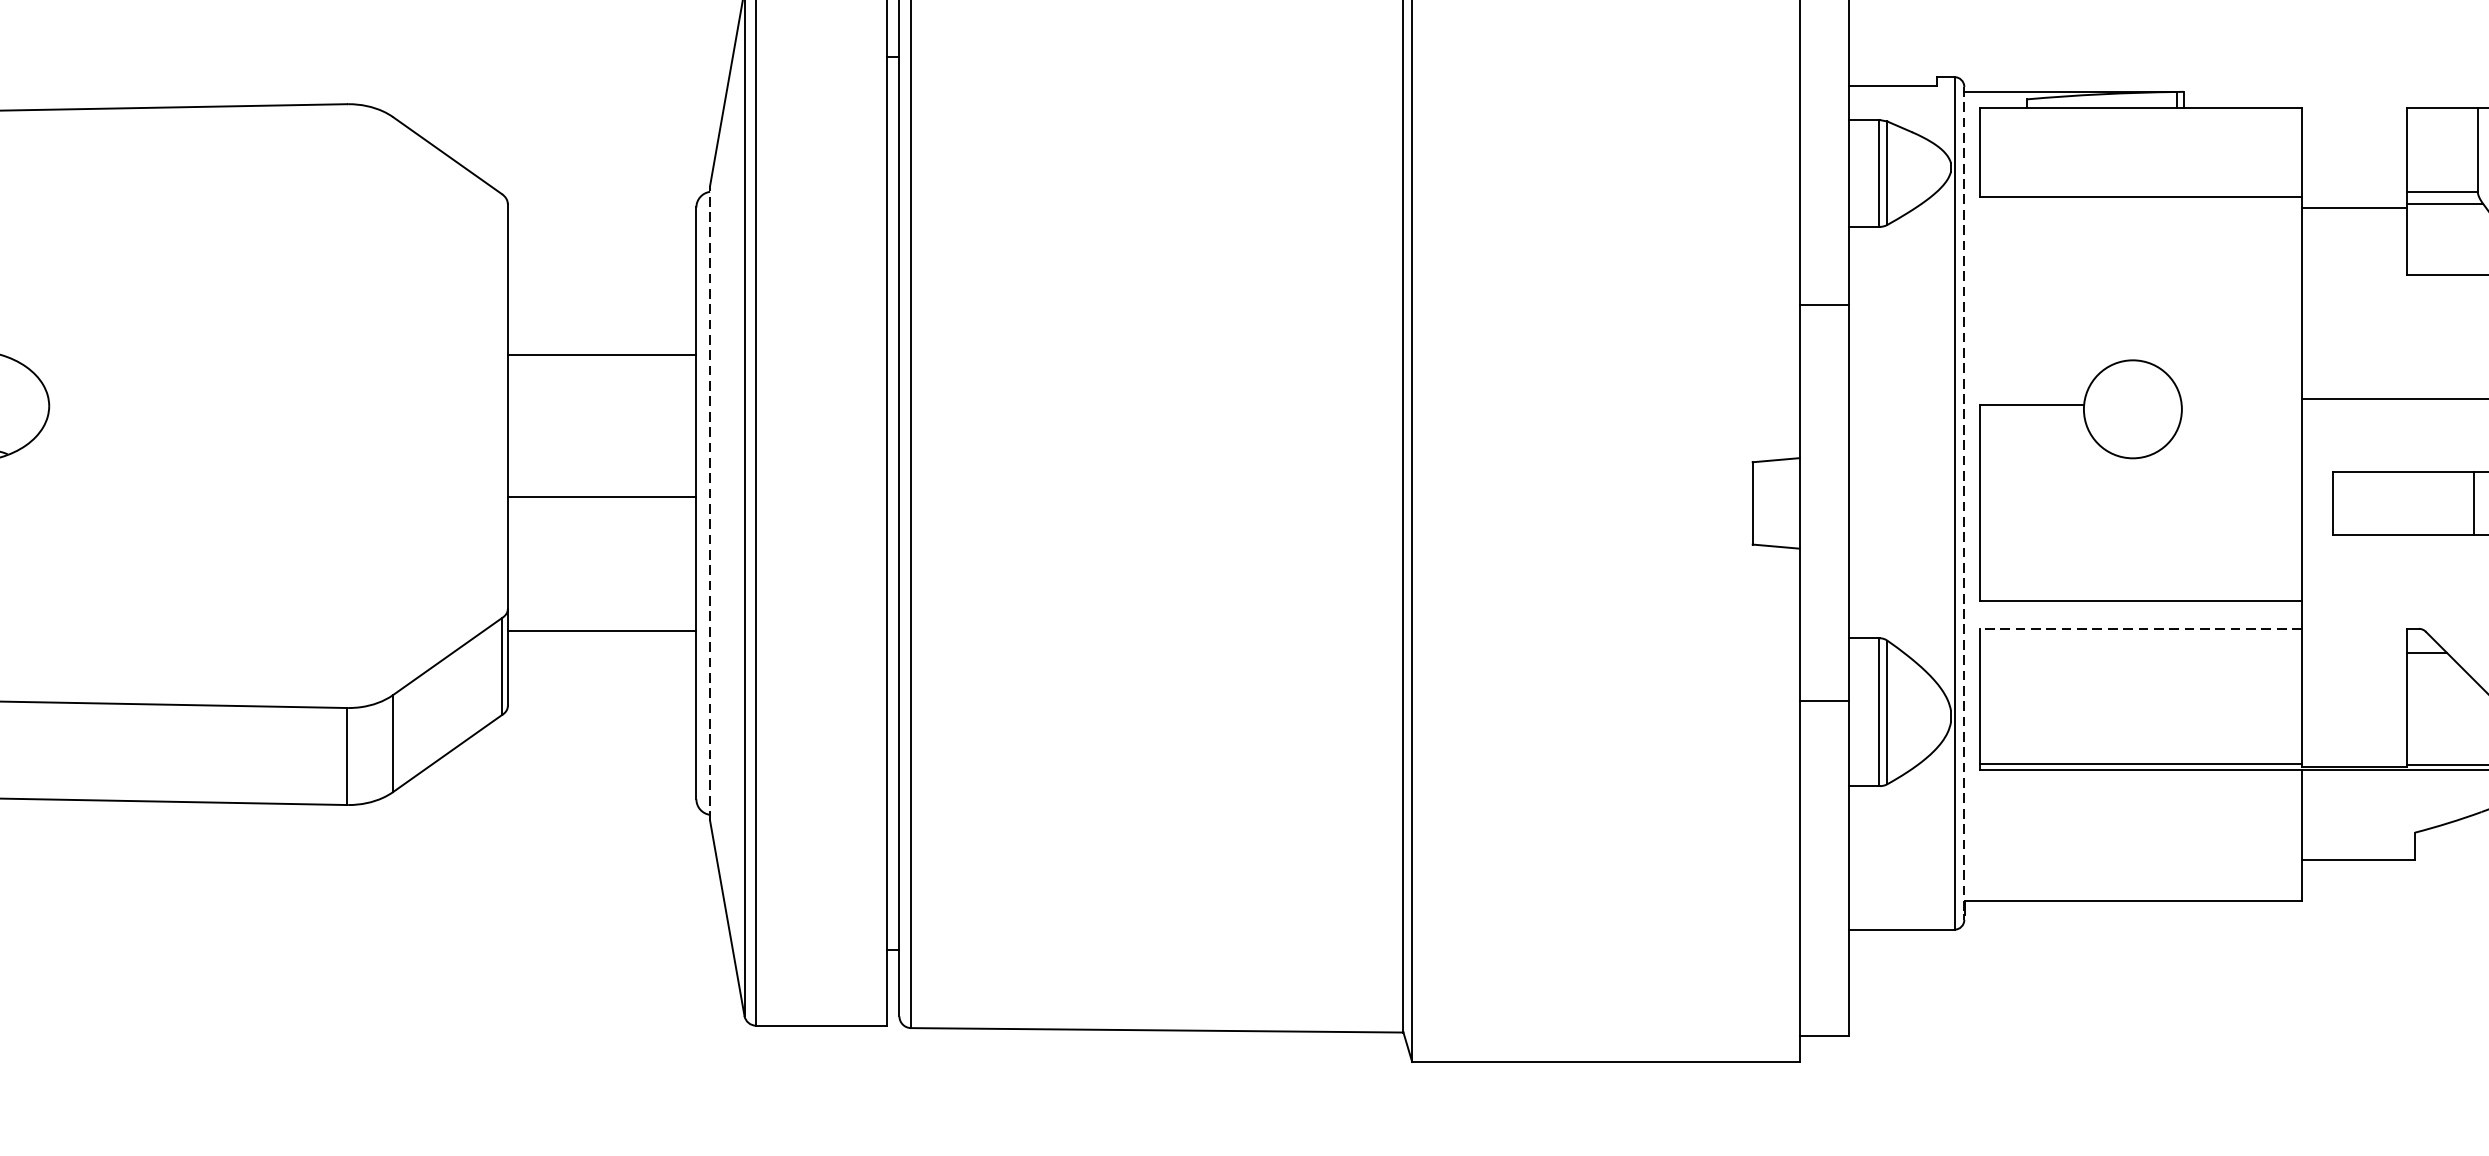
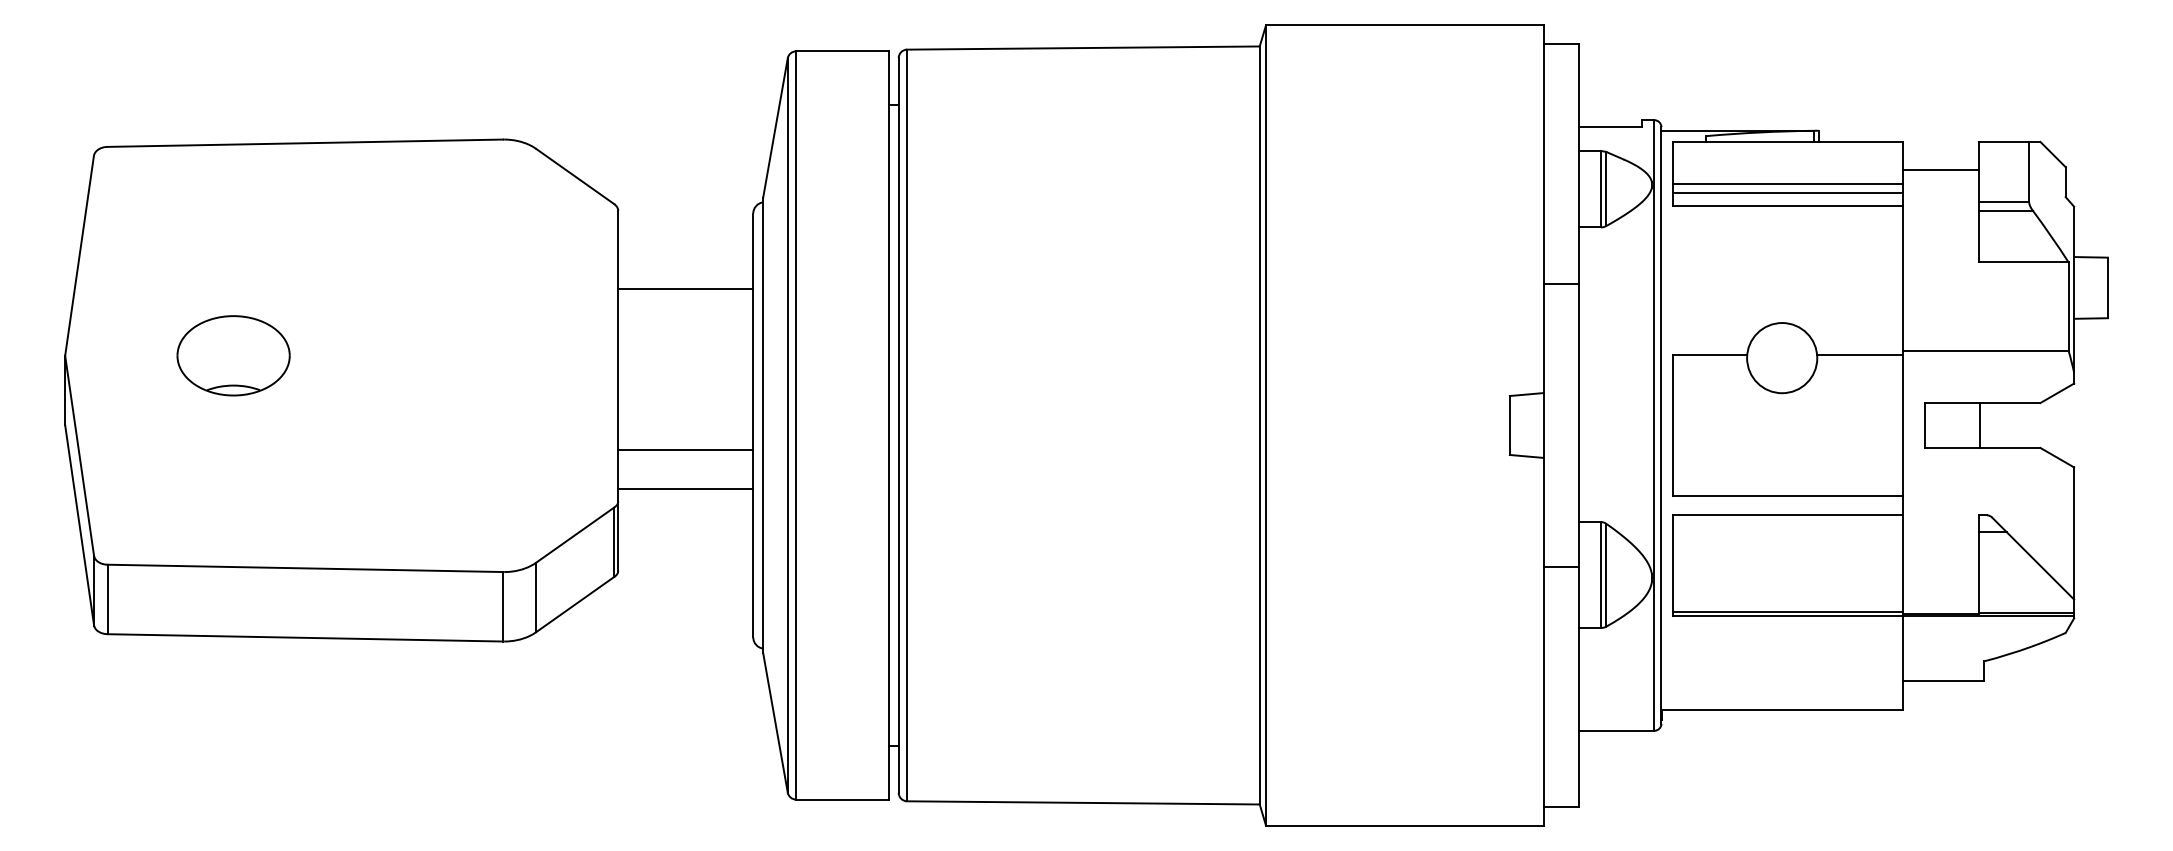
line: (2140, 165) -> (1787, 183), added
line: (2140, 178) -> (1787, 192), added
line: (2353, 208) -> (1940, 170), moved
line: (601, 355) -> (685, 289), moved
line: (2242, 405) -> (1860, 355), added
line: (601, 496) -> (685, 449), moved
line: (710, 502) -> (763, 424), dashed -> solid
line: (2474, 503) -> (1979, 425), moved
line: (1964, 504) -> (1661, 426), dashed -> solid
line: (2140, 629) -> (1787, 515), dashed -> solid
line: (601, 630) -> (685, 488), moved

